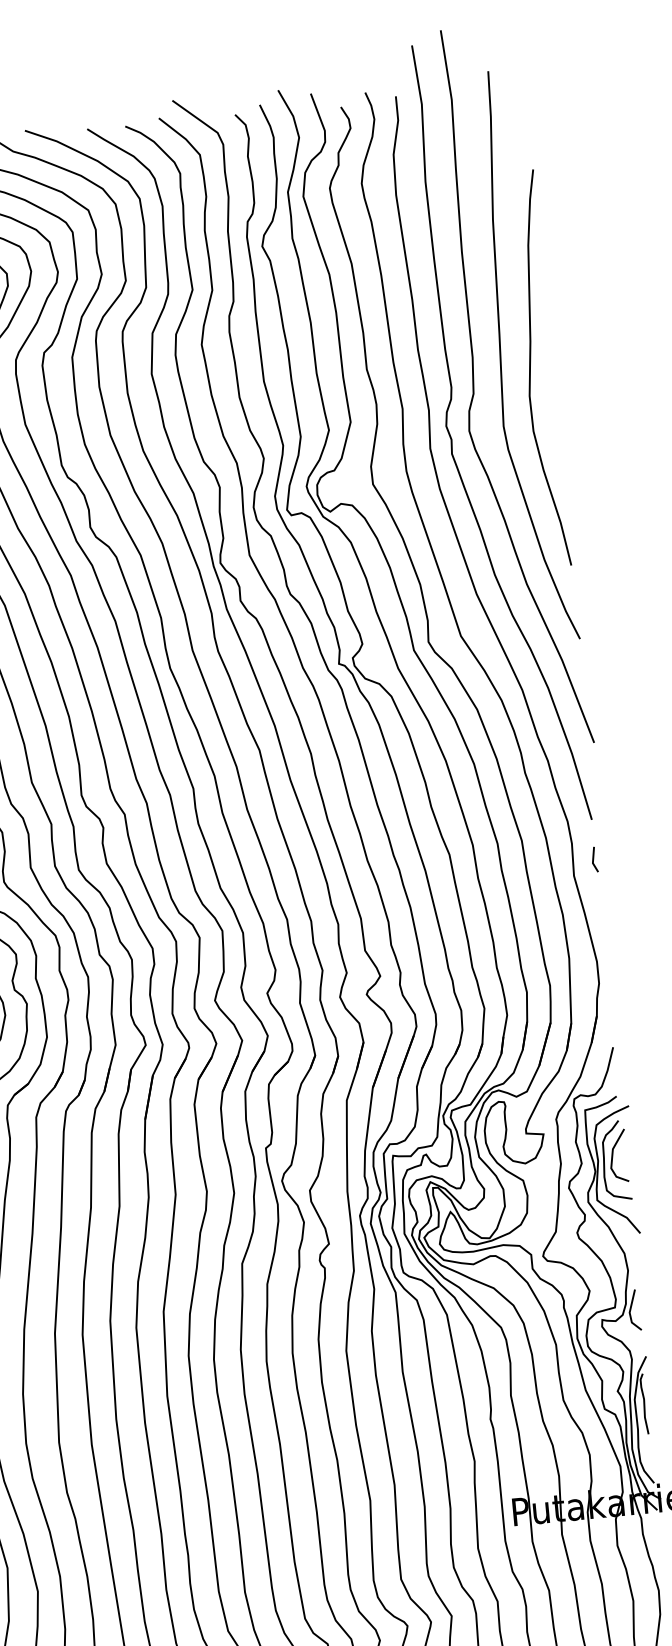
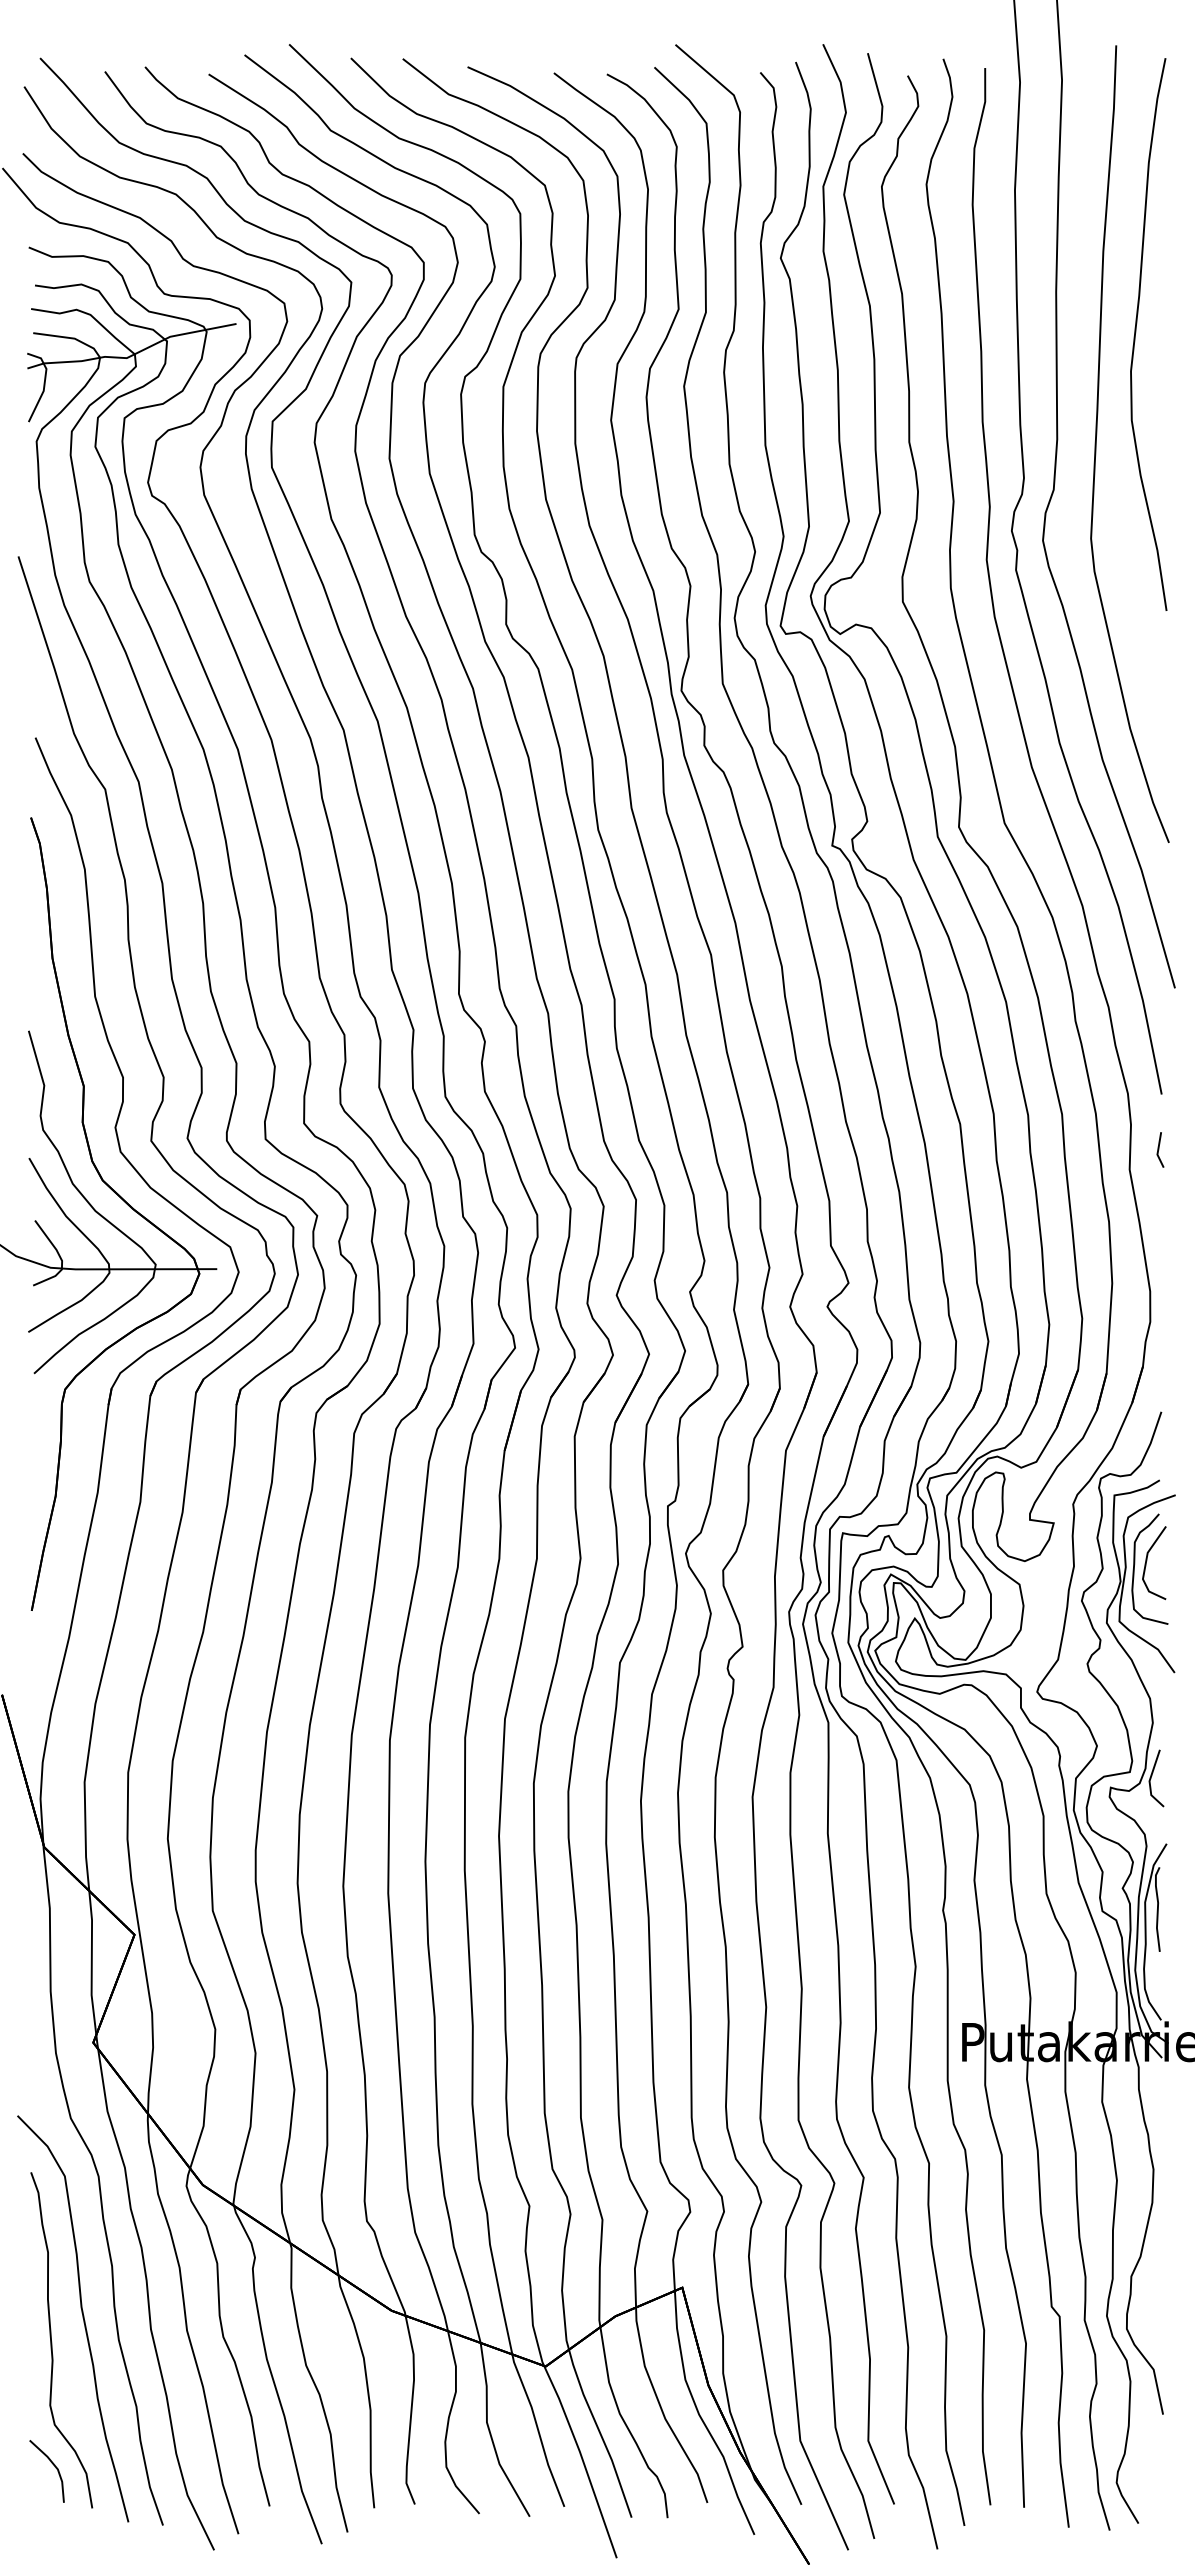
part: (530, 368) -> (1136, 332), moved

